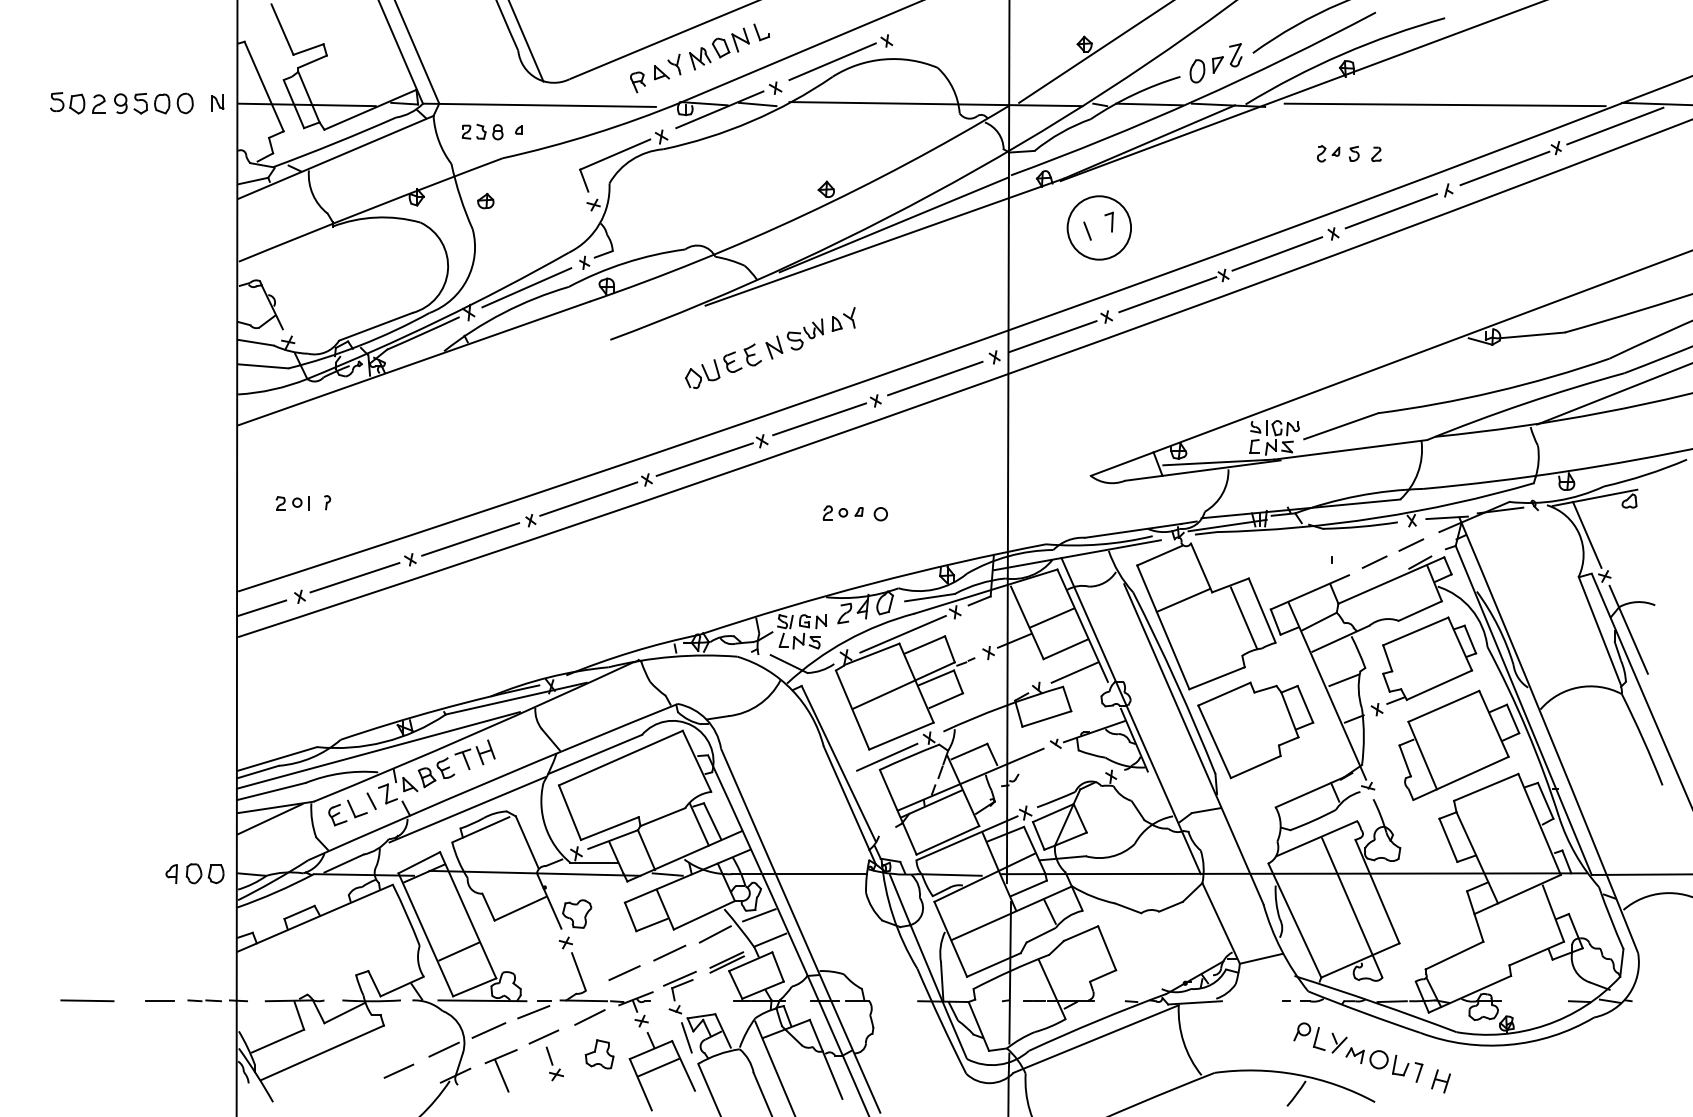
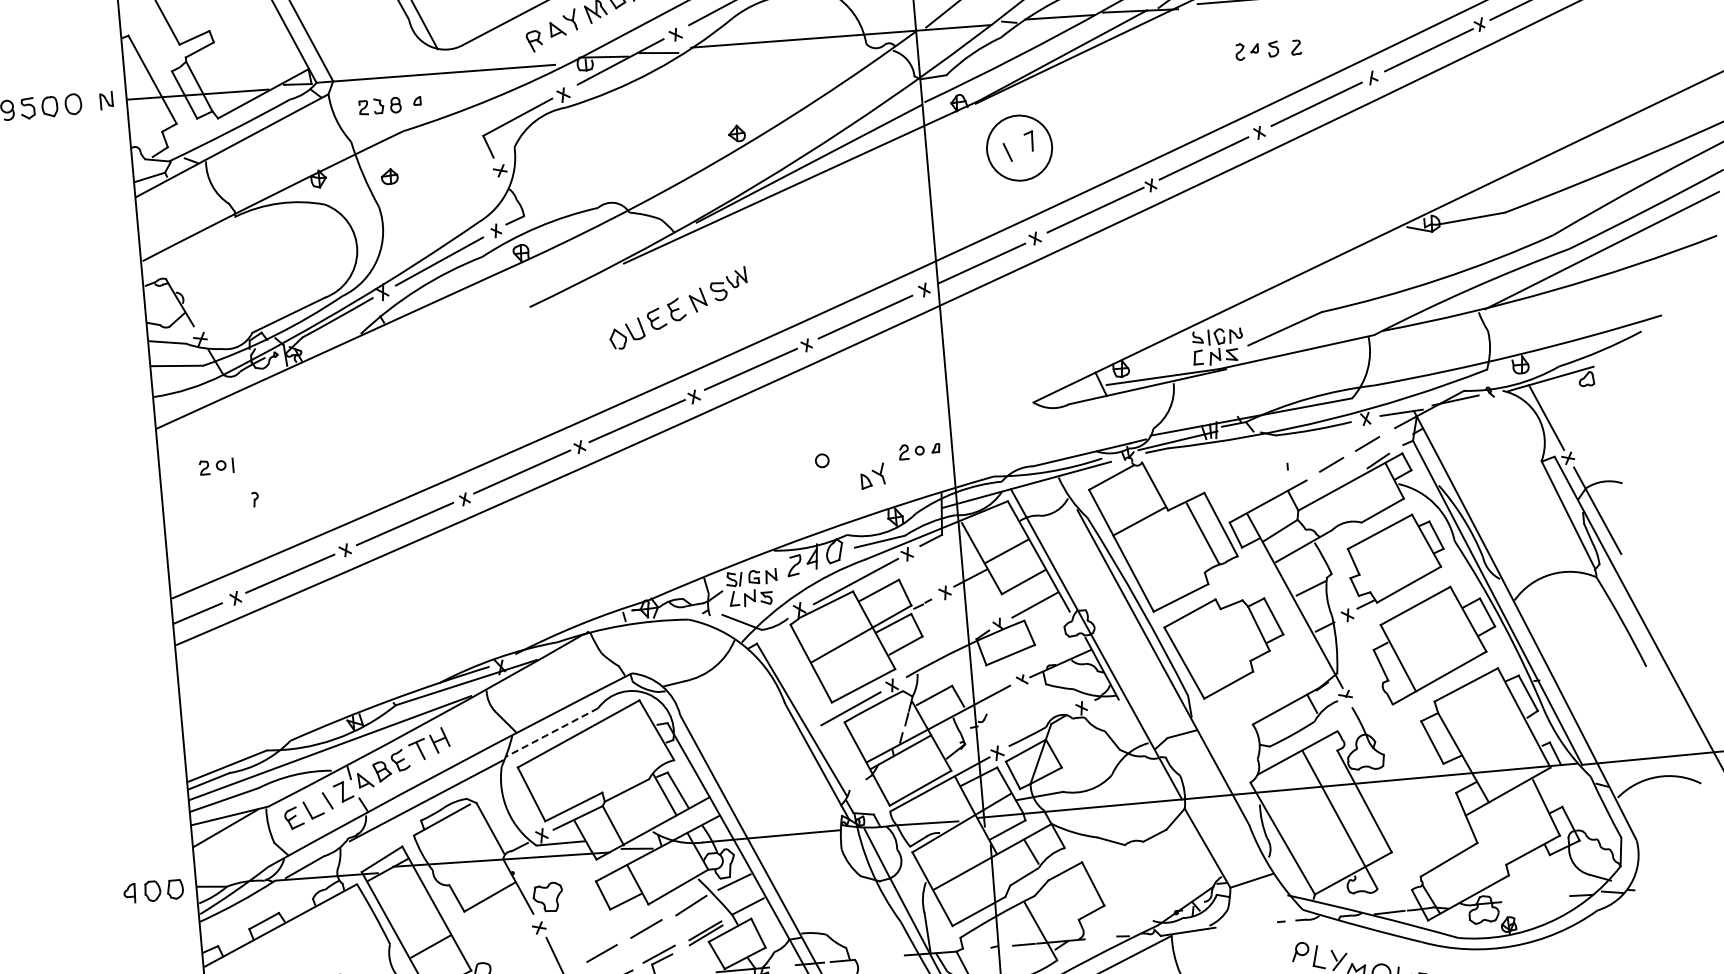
part: (843, 319) -> (872, 476), moved
part: (292, 503) -> (216, 466), moved
part: (842, 512) -> (918, 450), moved
line: (595, 754) -> (552, 732), solid -> dashed

